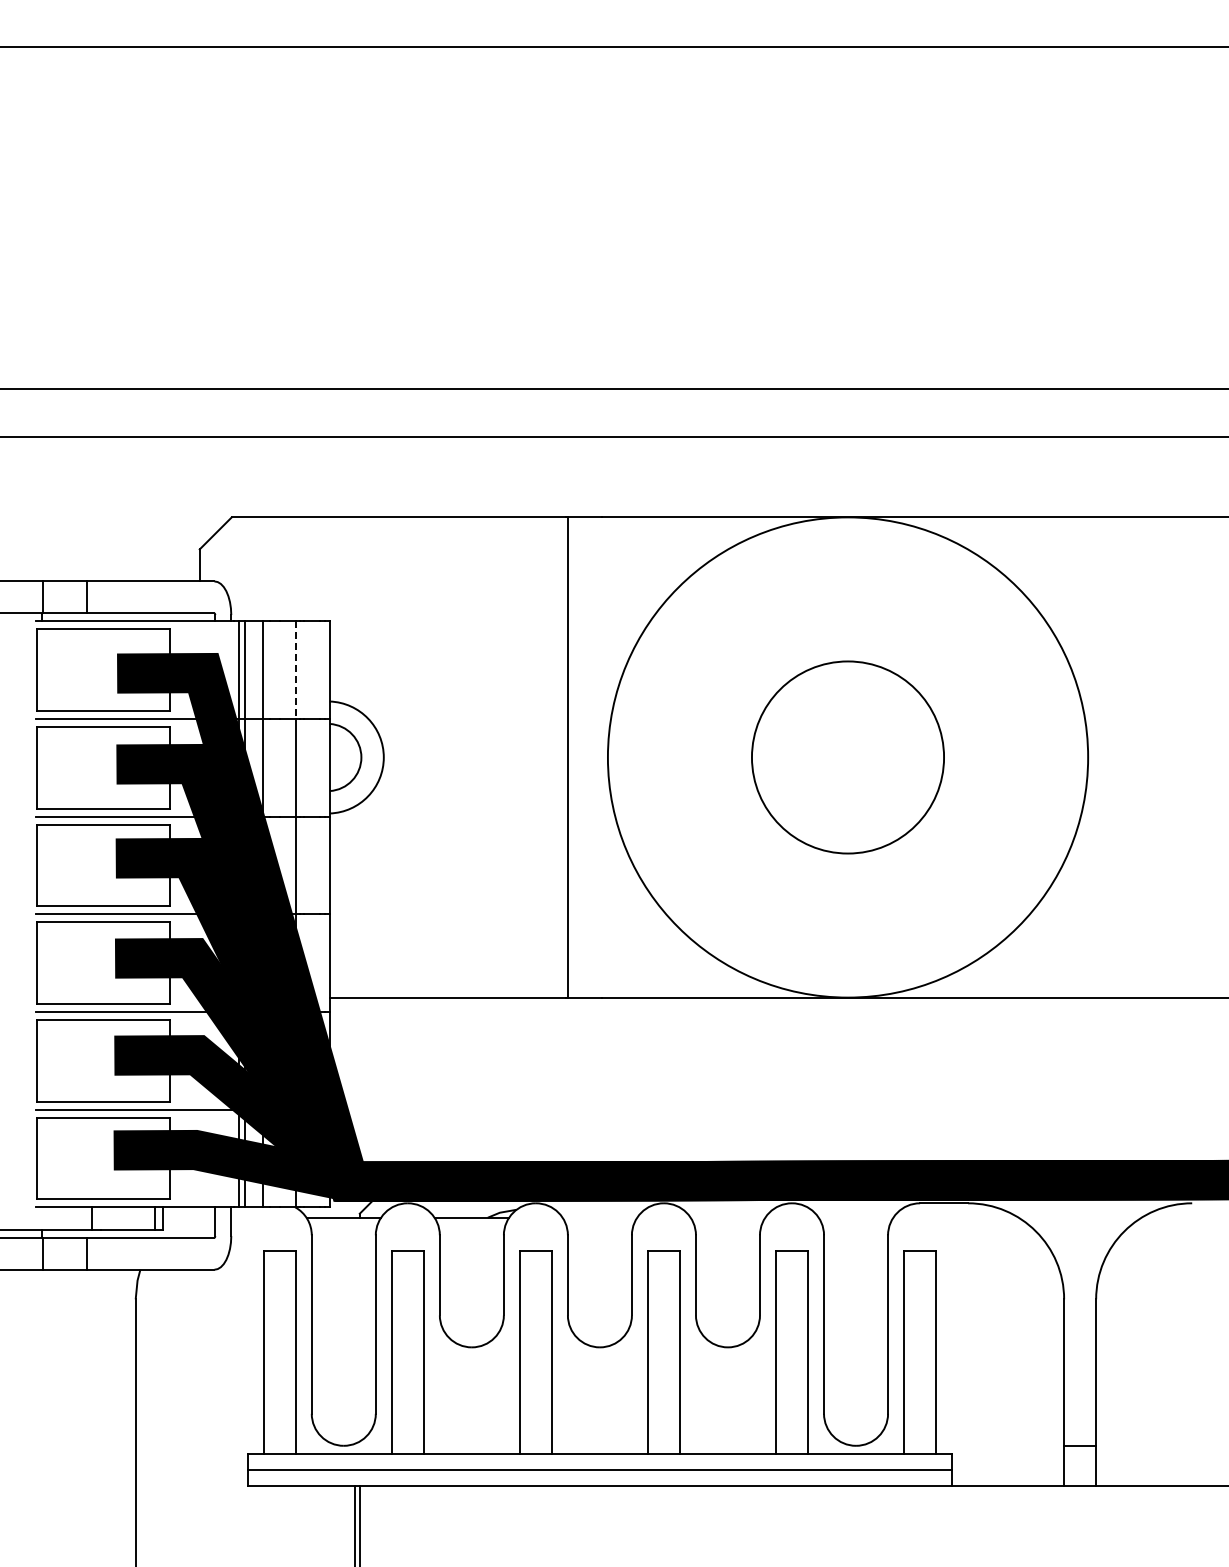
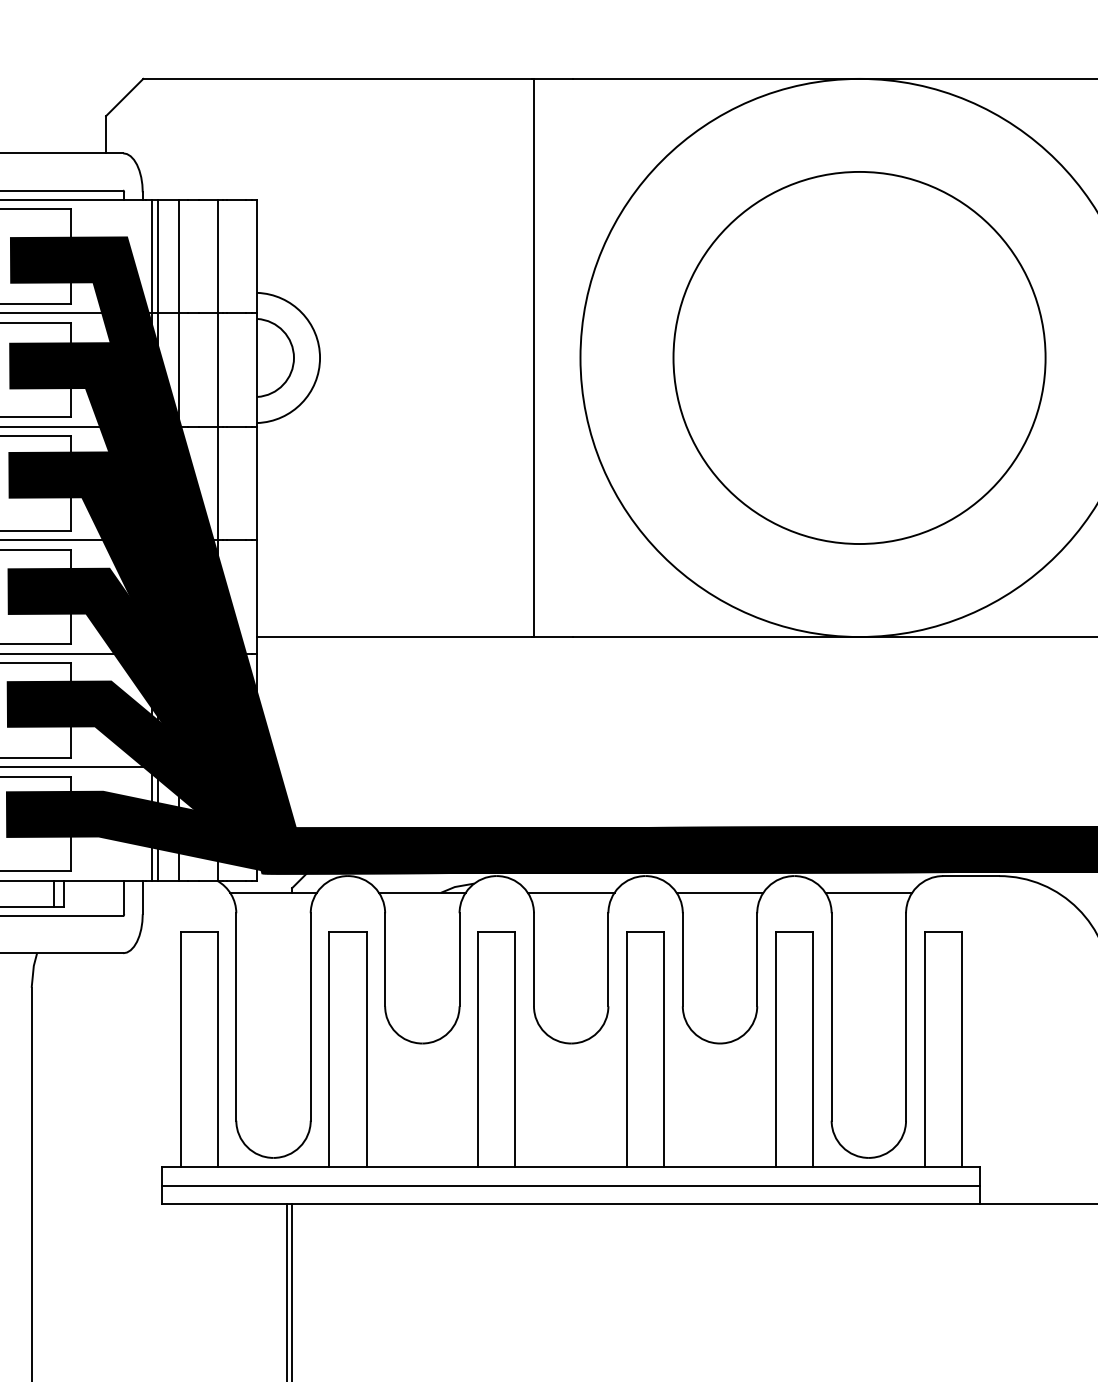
line: (296, 670) -> (218, 256), dashed -> solid
circle: (847, 757) -> (858, 357), size x1.67
line: (599, 1217) -> (570, 892), added
line: (727, 1217) -> (719, 892), added
line: (855, 1217) -> (868, 892), added

